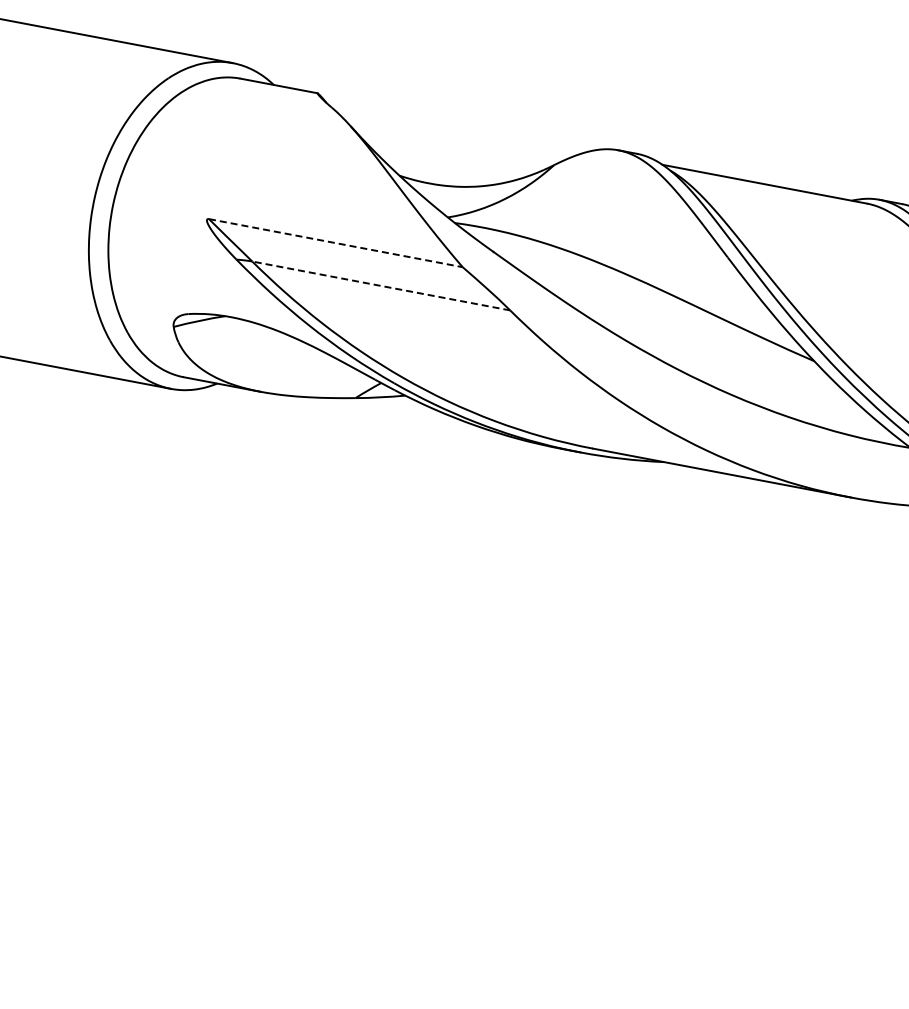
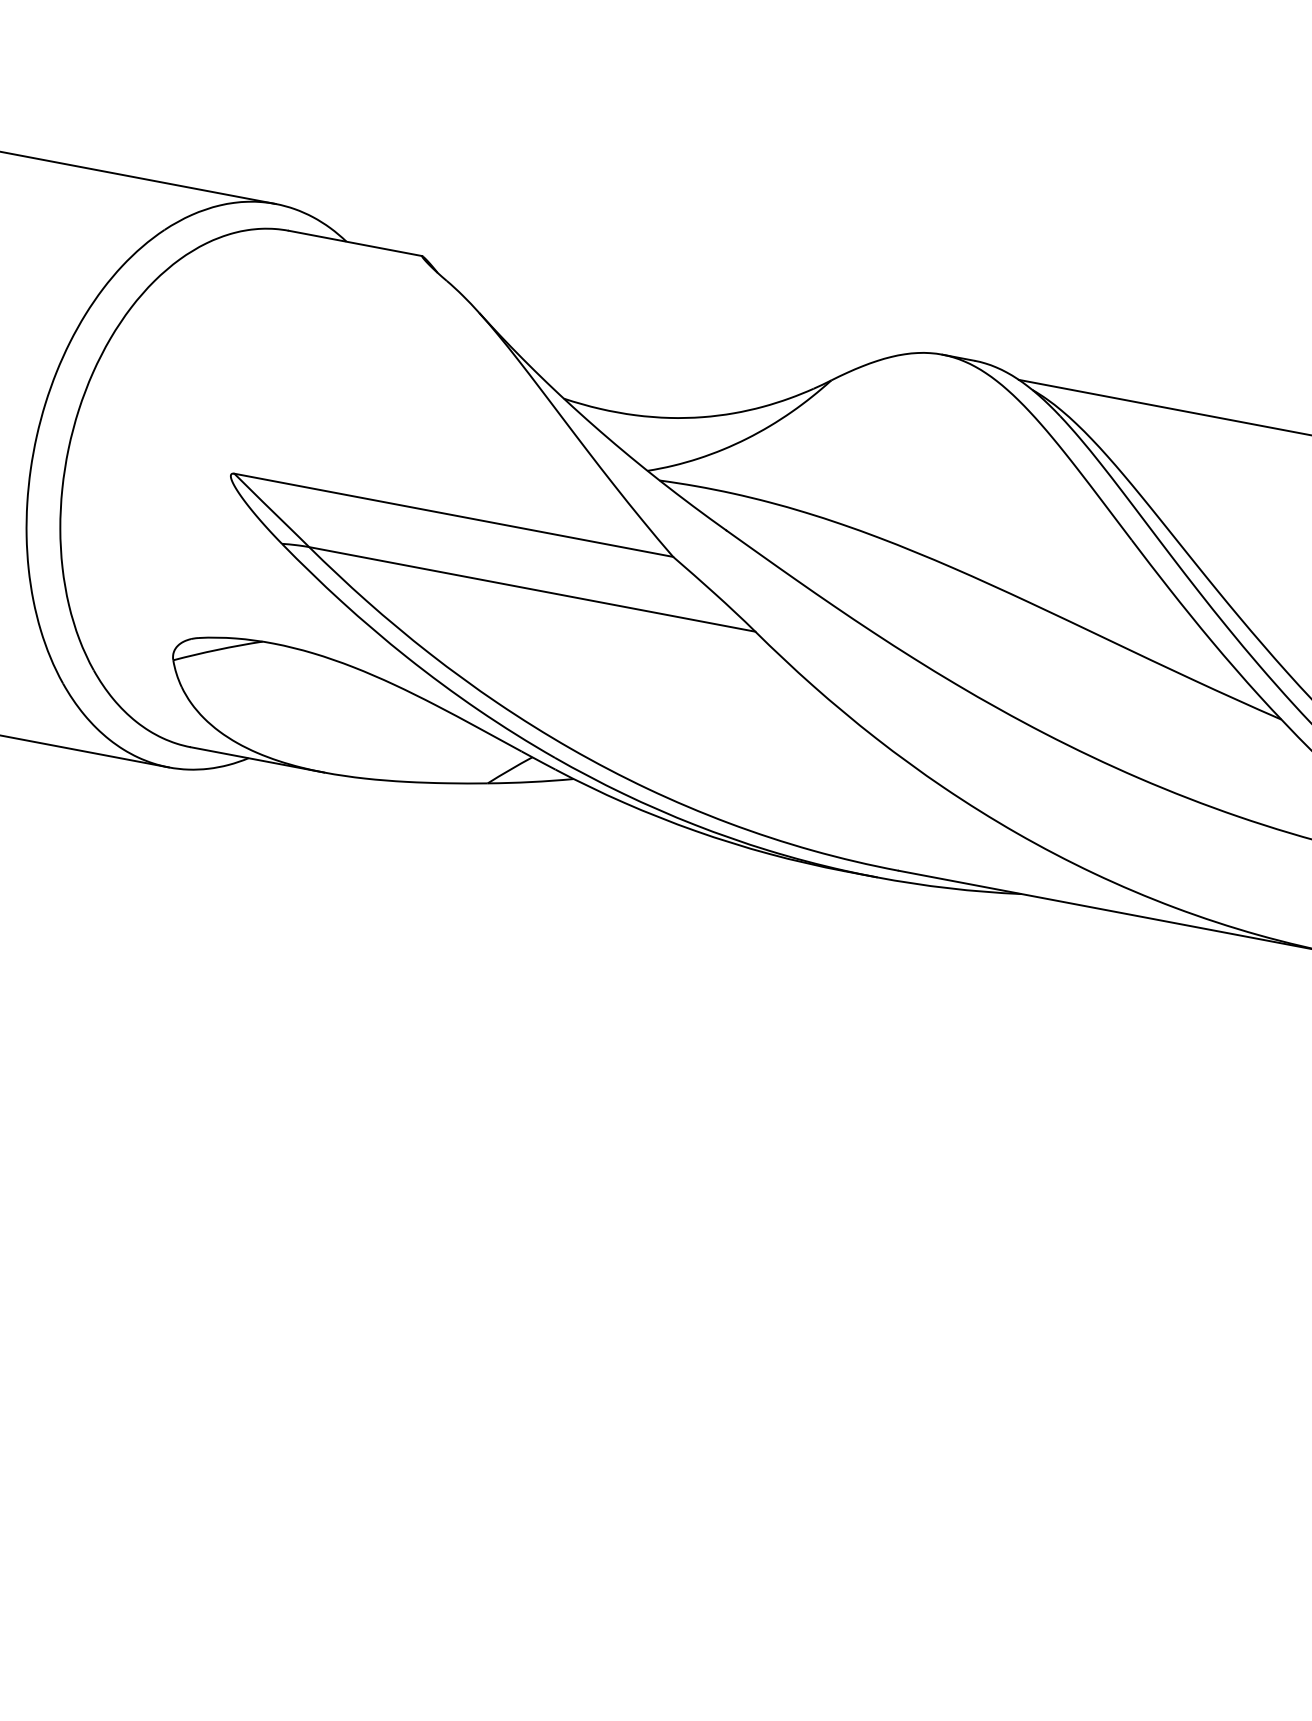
line: (336, 243) -> (454, 515), dashed -> solid
line: (380, 285) -> (530, 588), dashed -> solid

